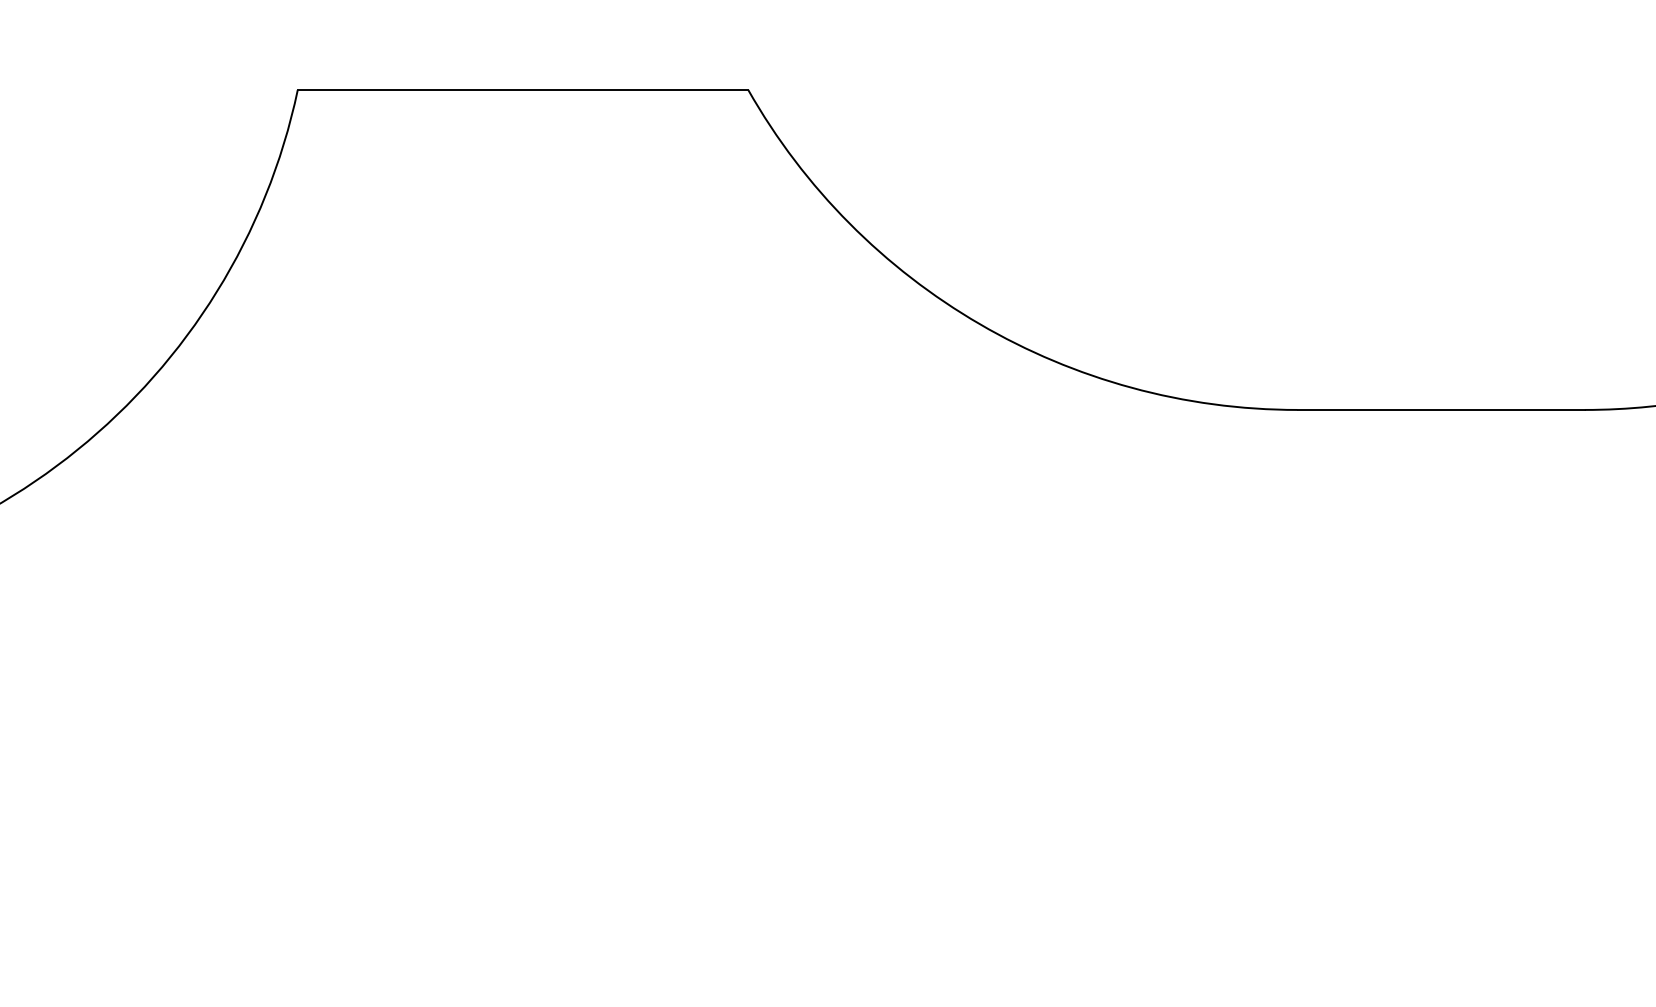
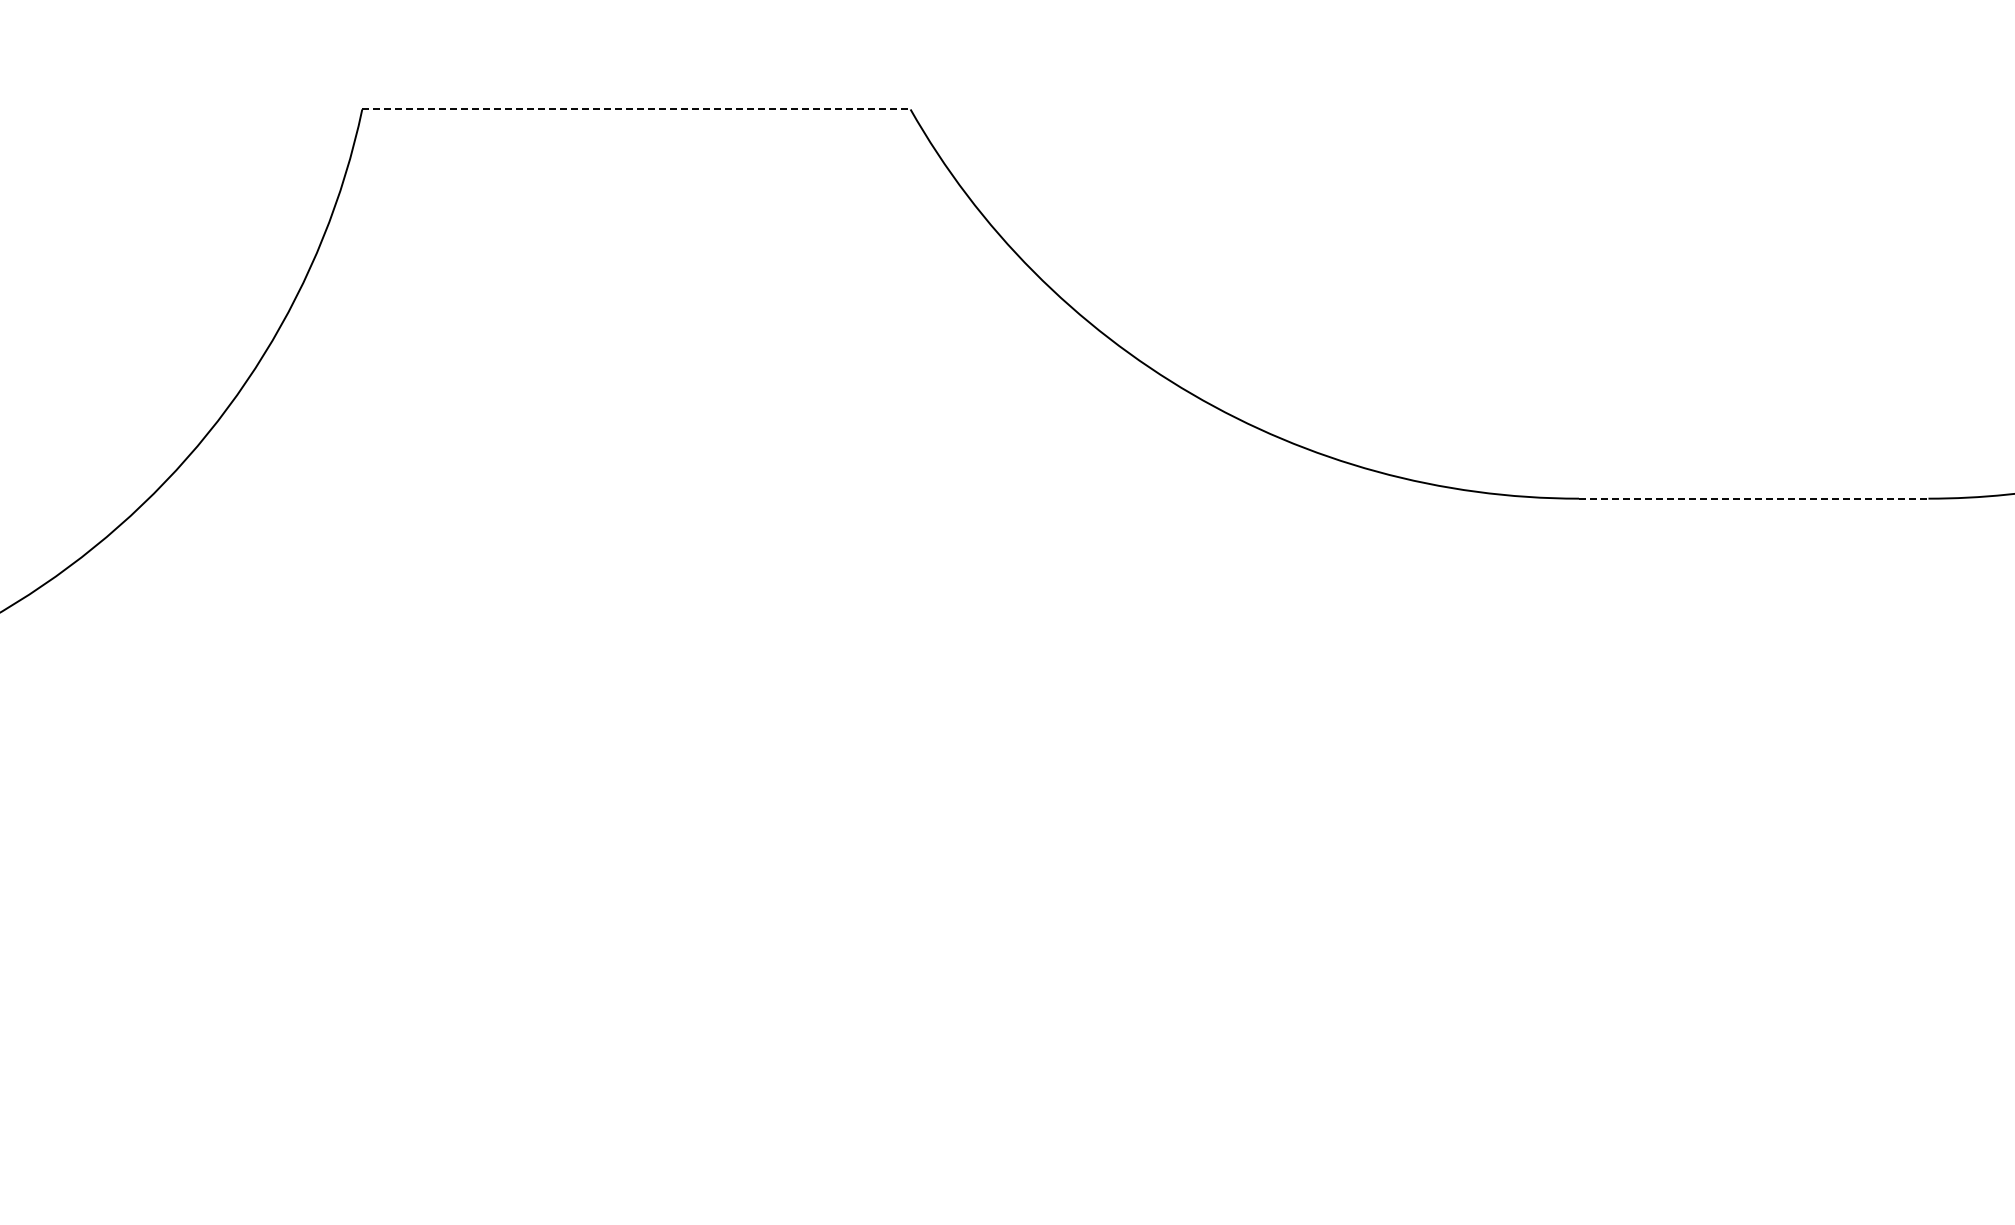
line: (523, 90) -> (636, 109), solid -> dashed
line: (1441, 409) -> (1753, 498), solid -> dashed

